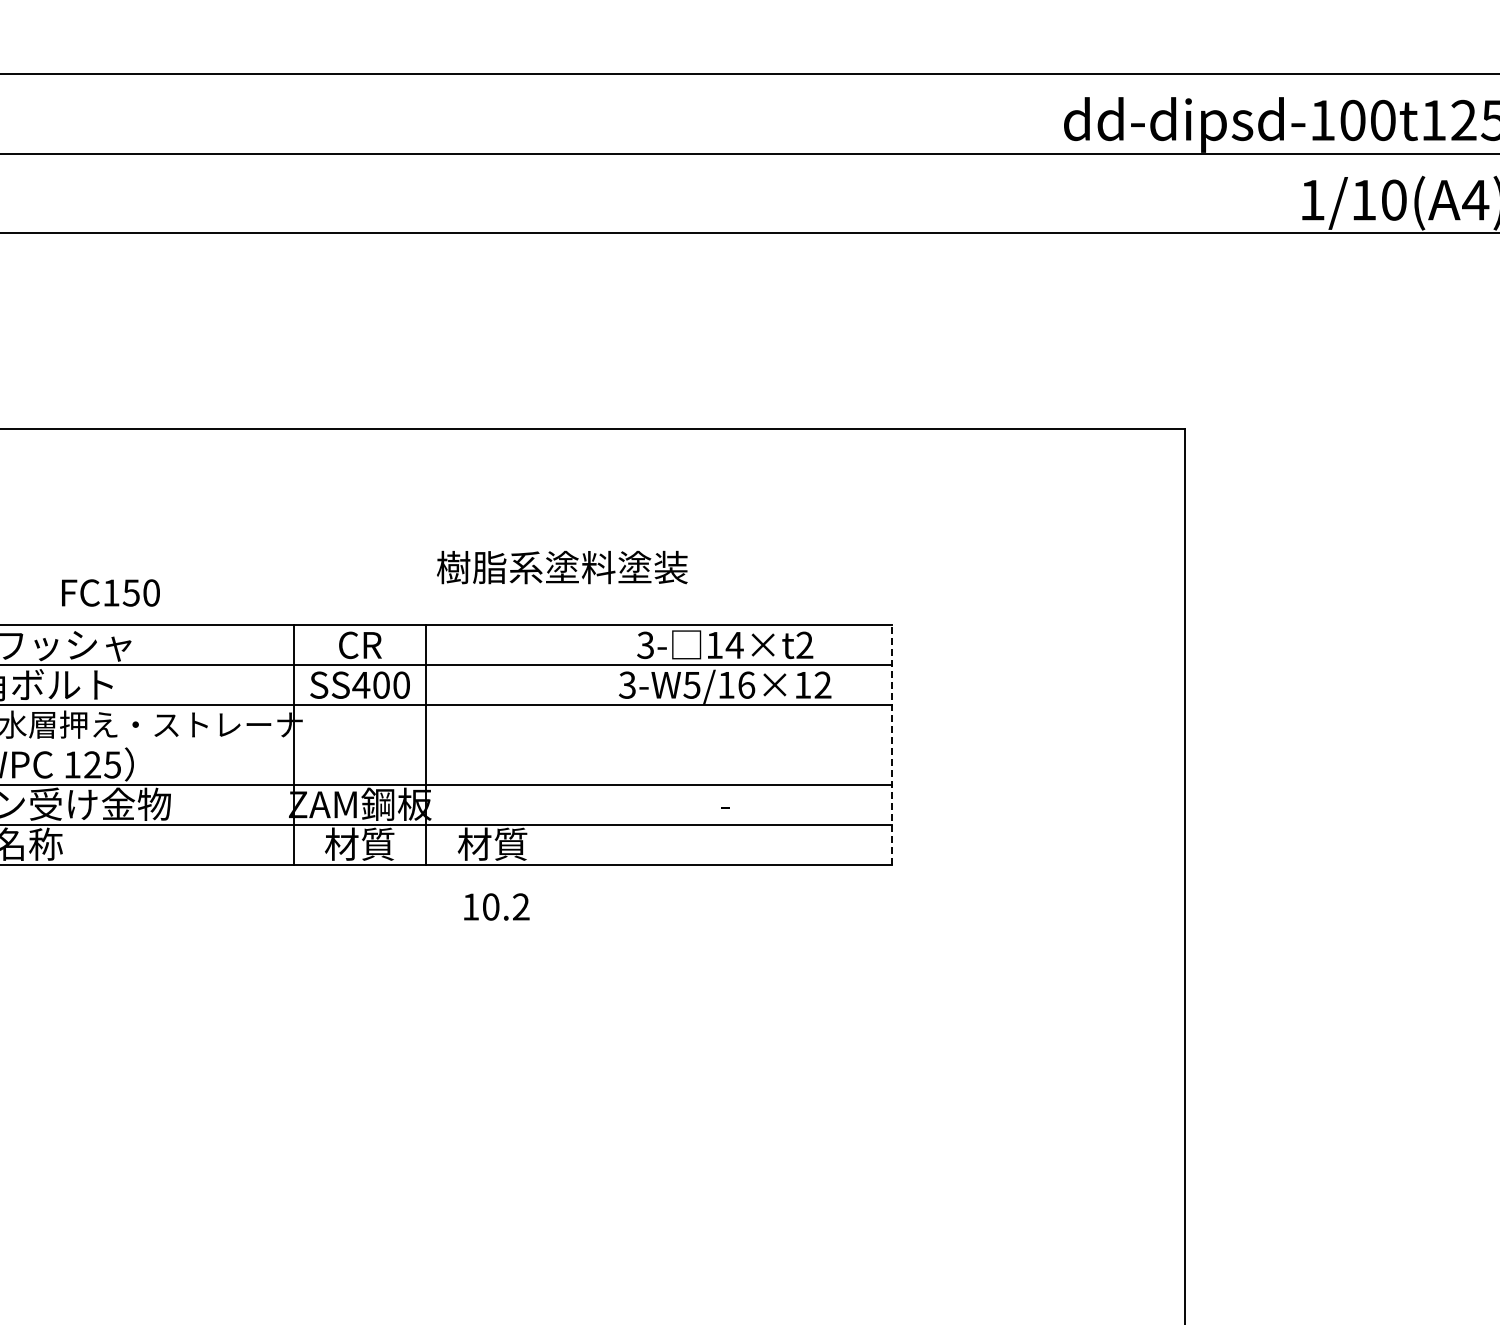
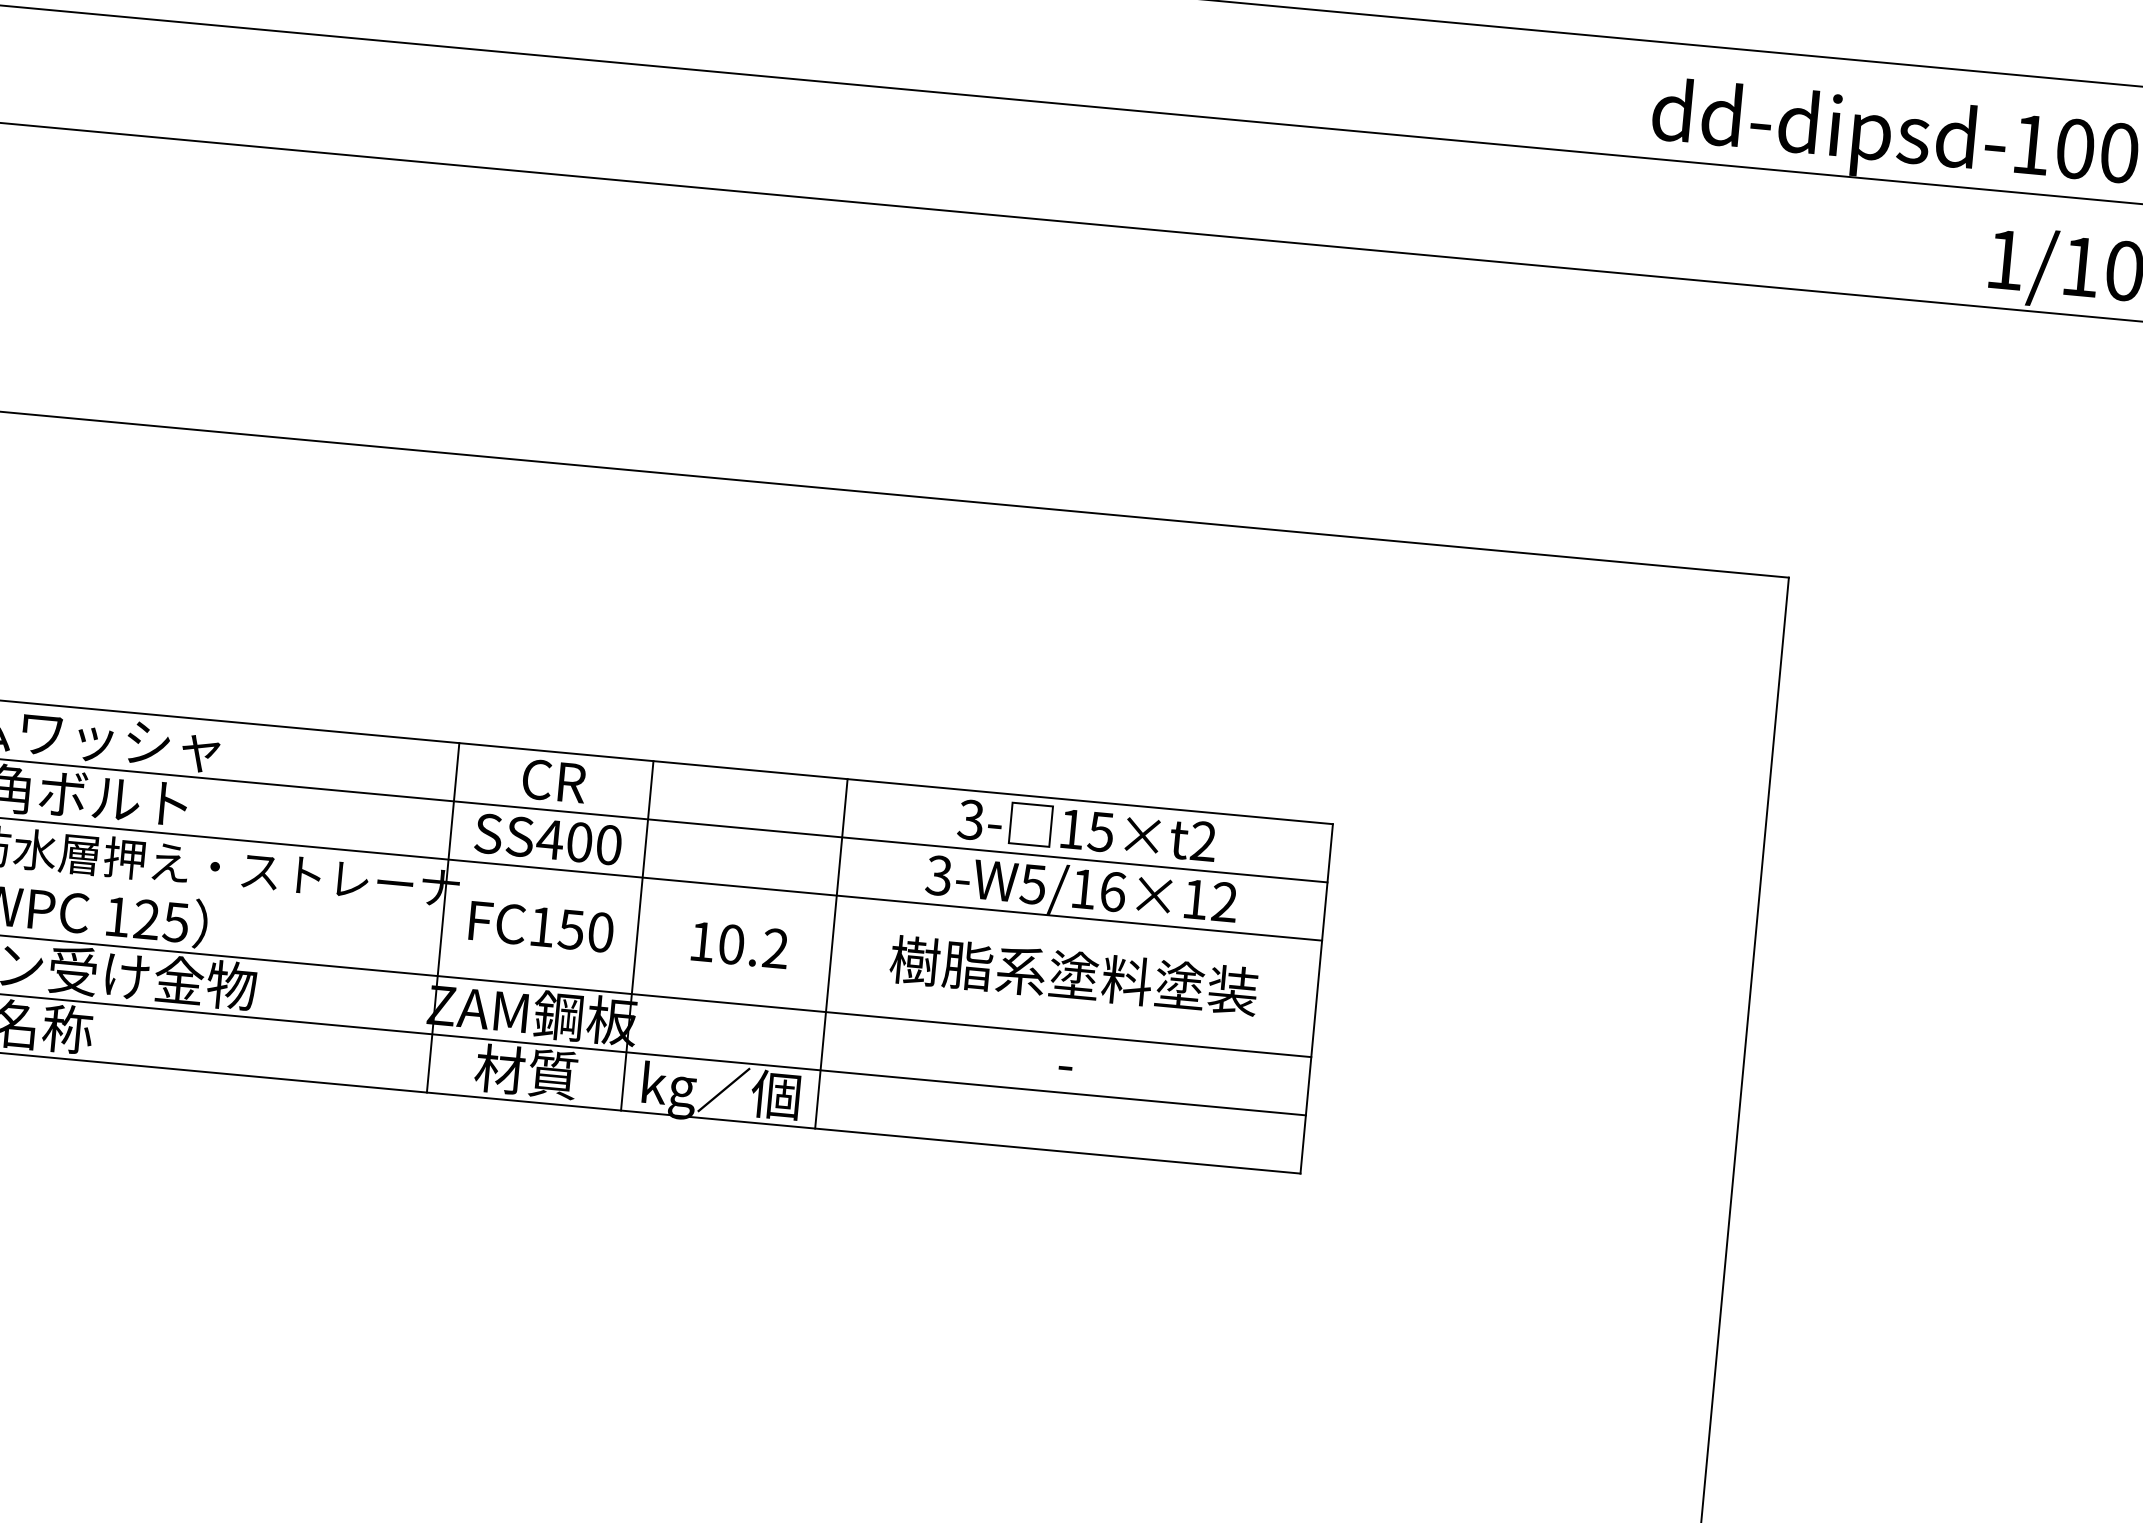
text: (562, 567) -> (1074, 975), moved
text: (110, 592) -> (540, 926), moved
text: (734, 645) -> (1100, 832), 14×t2 -> 15×t2
line: (559, 744) -> (831, 953), added
line: (891, 745) -> (1316, 999), dashed -> solid
text: (492, 846) -> (719, 1093), 材質 -> kg／個
text: (496, 906) -> (739, 944), moved

